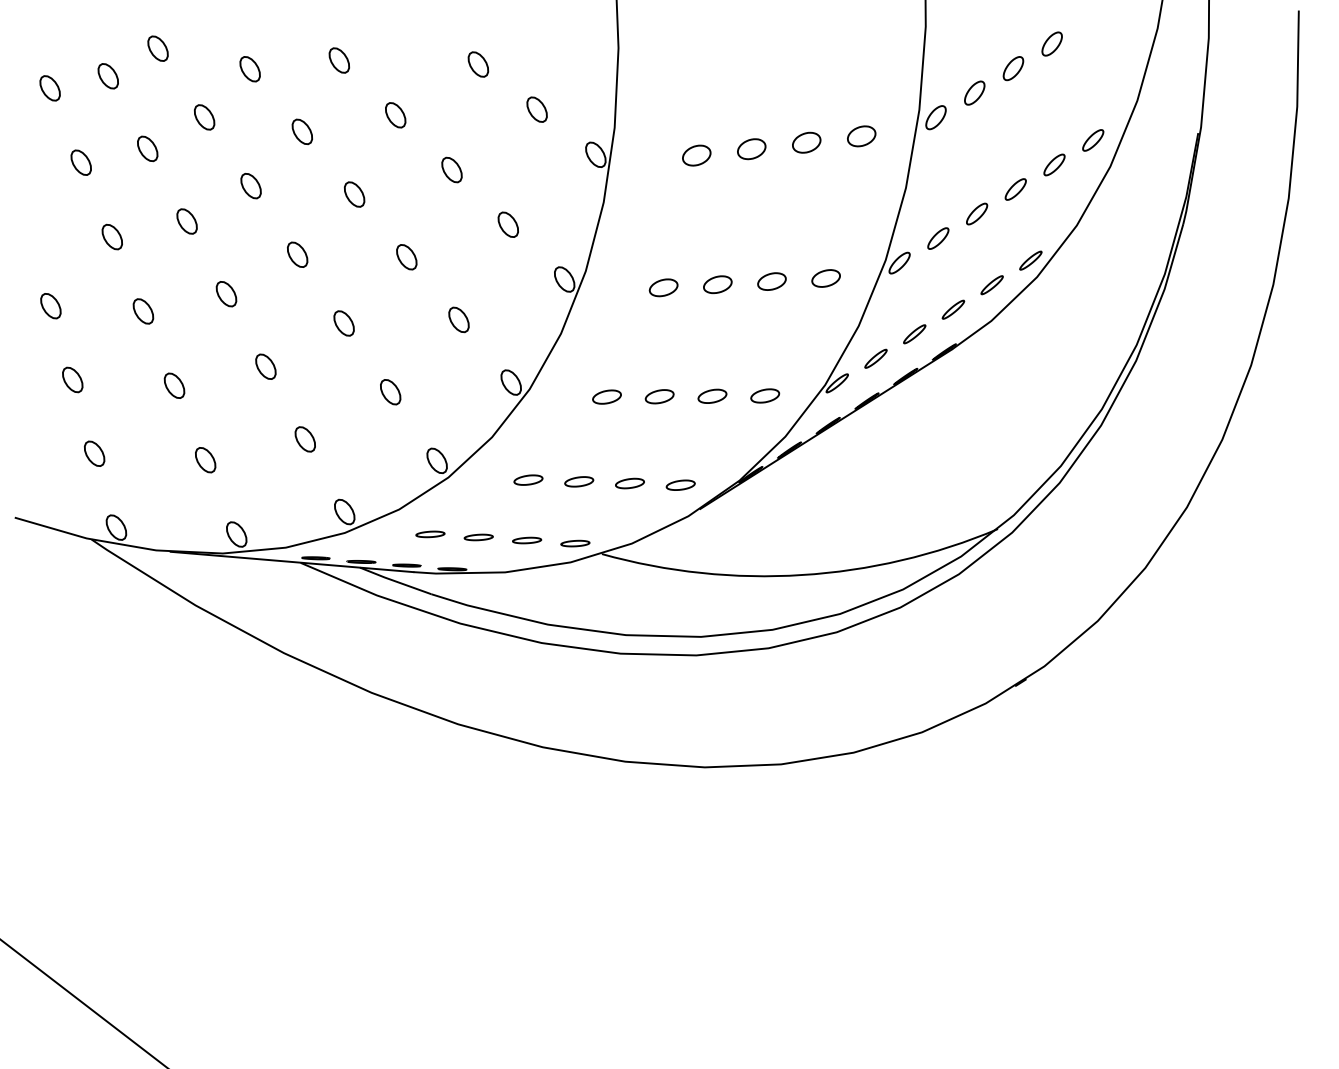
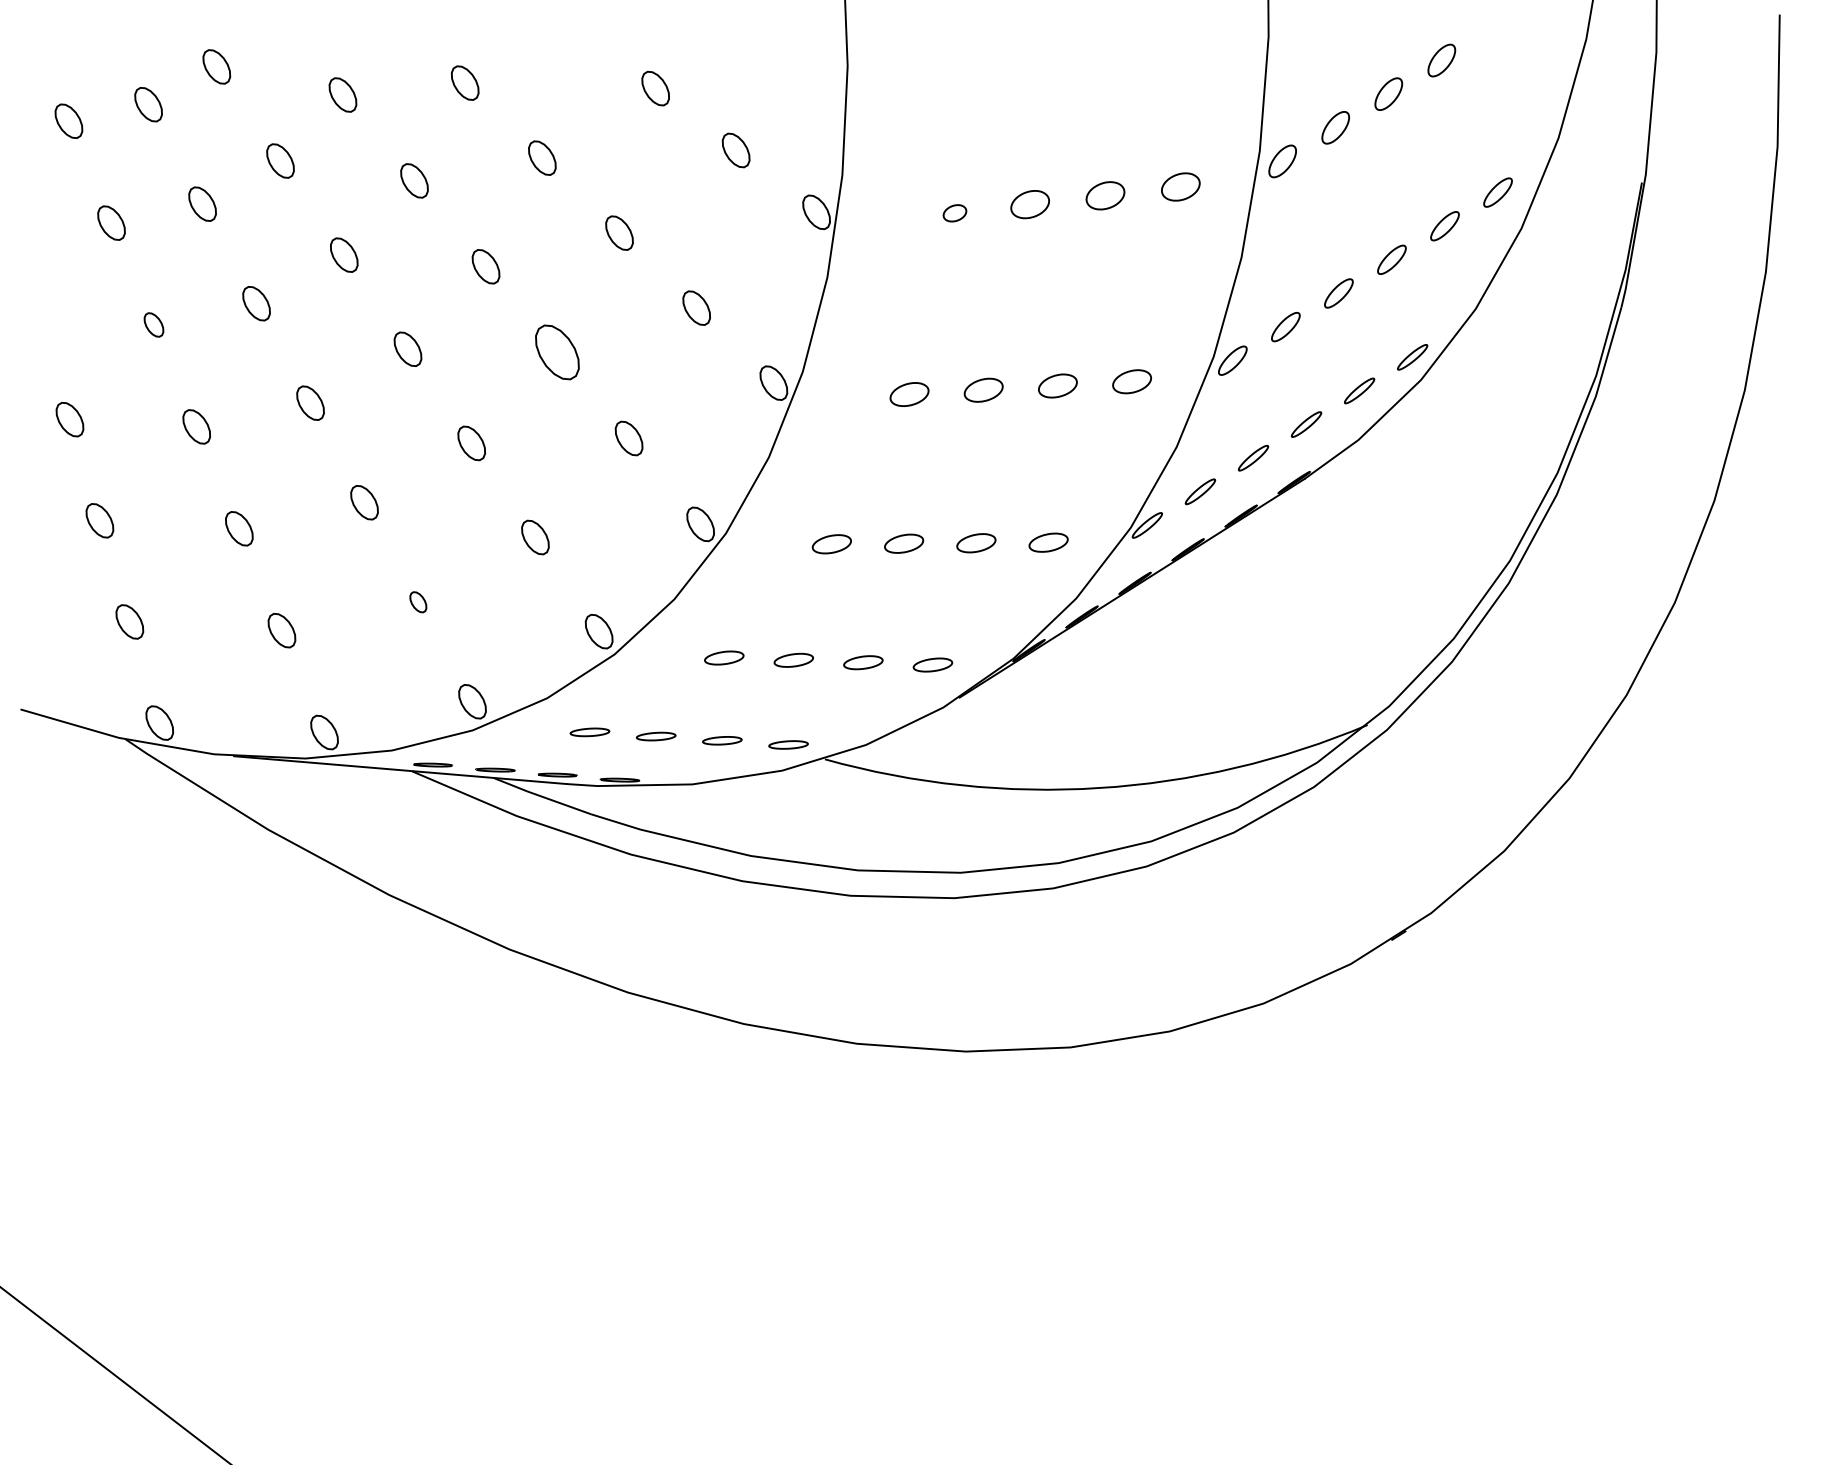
part: (696, 155) -> (954, 213), size x0.6
part: (111, 236) -> (152, 324), size x0.7
part: (406, 257) -> (557, 352), size x1.6
part: (304, 439) -> (417, 602), size x0.6

